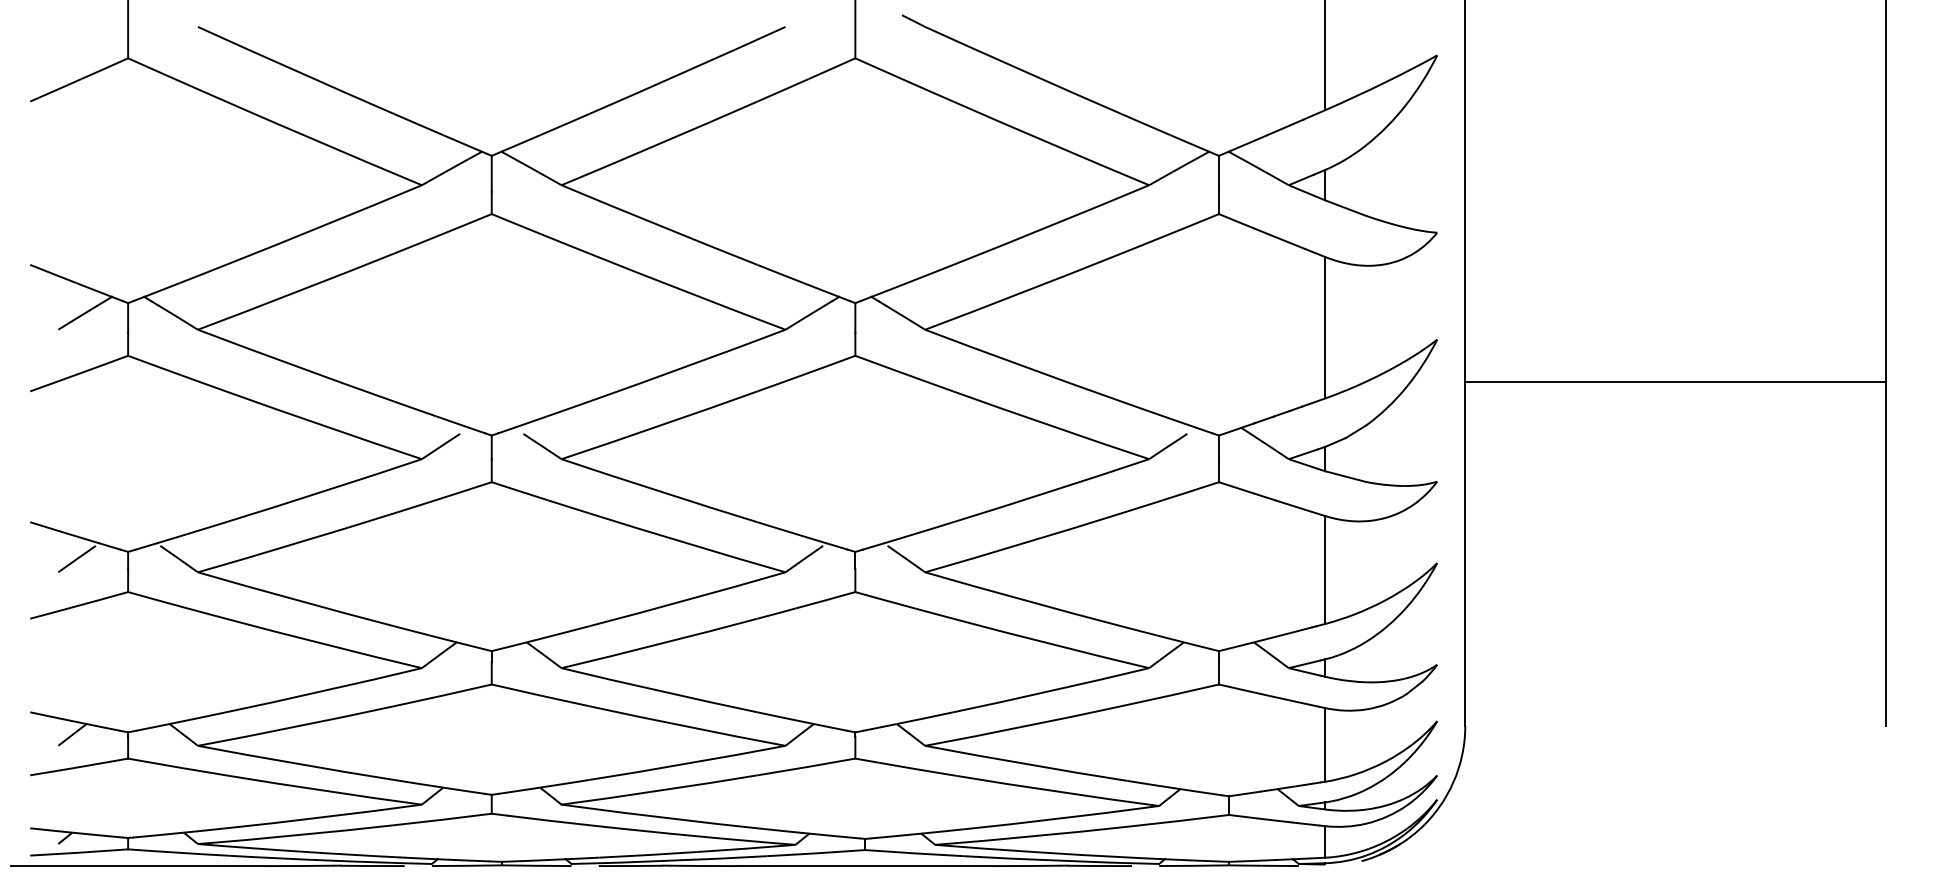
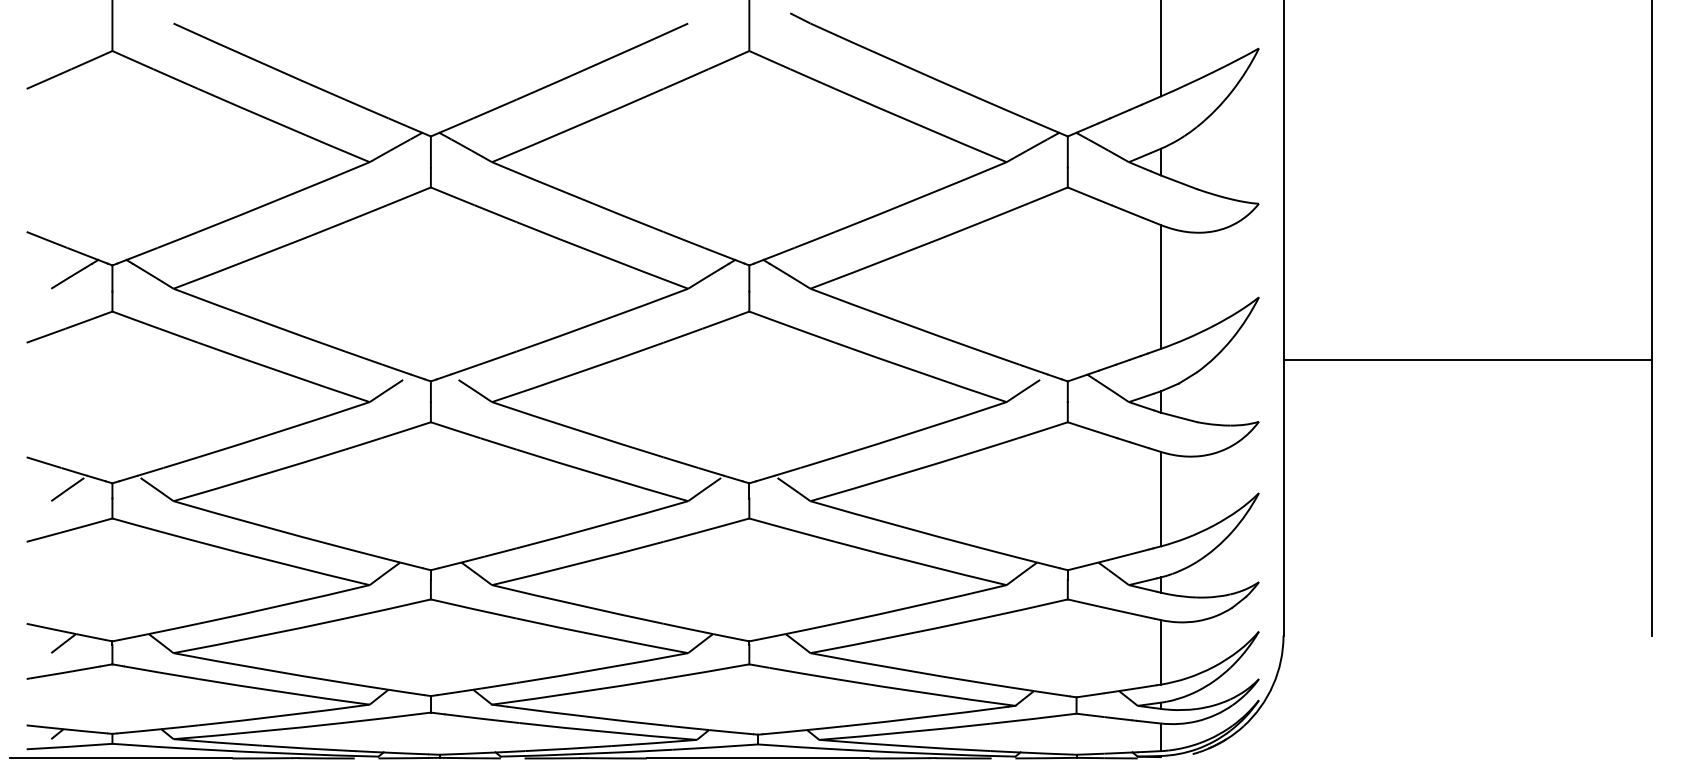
line: (1675, 381) -> (1467, 359), moved

